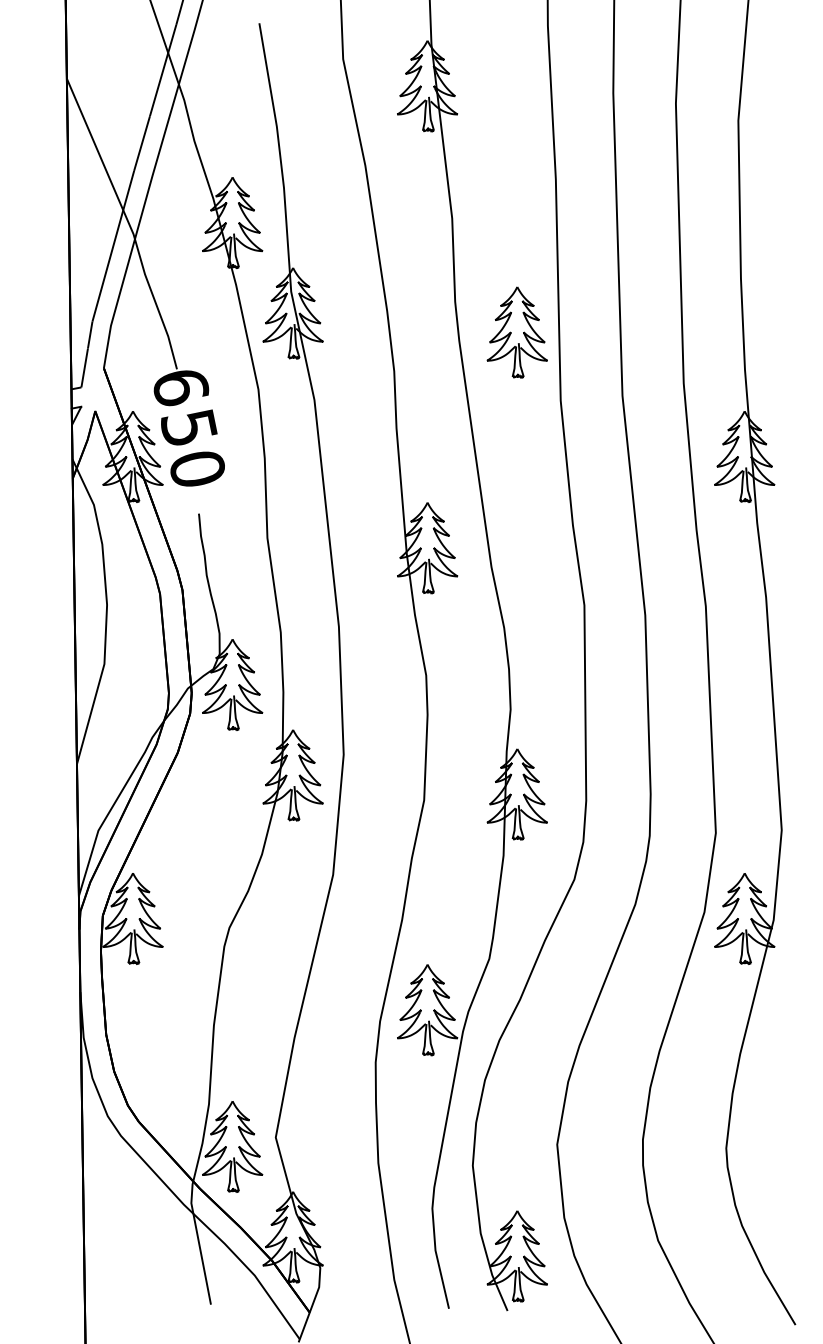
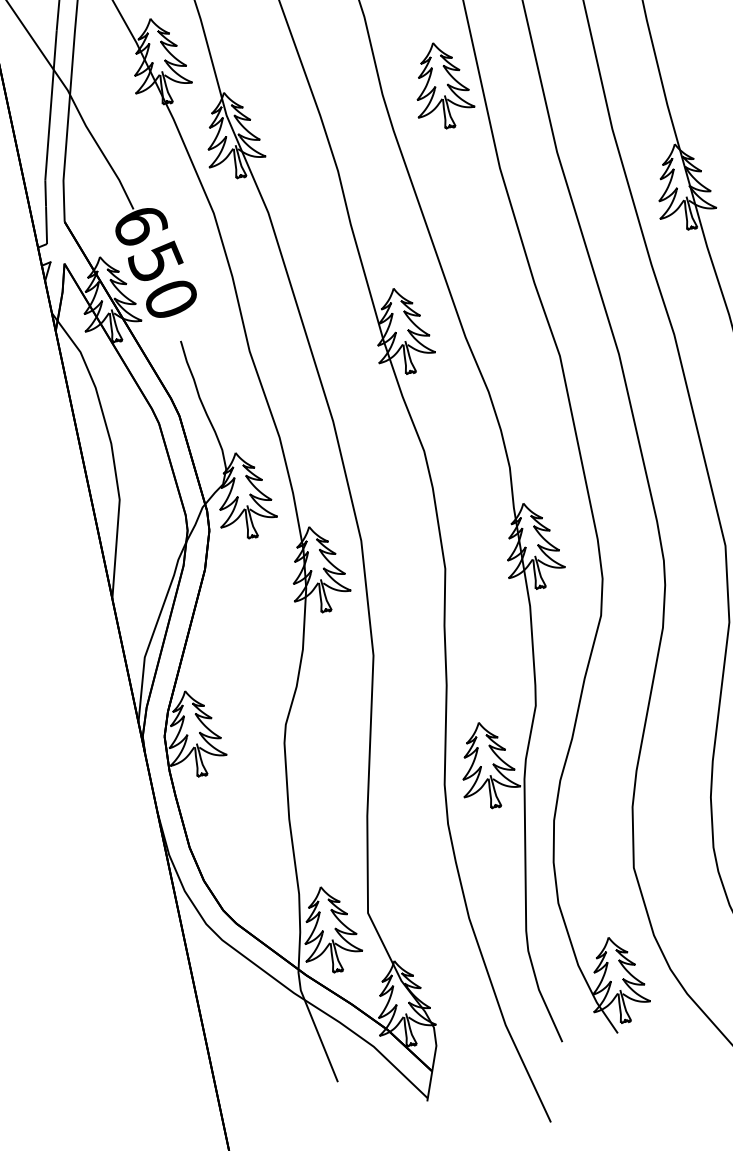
part: (516, 332) -> (440, 85), moved

